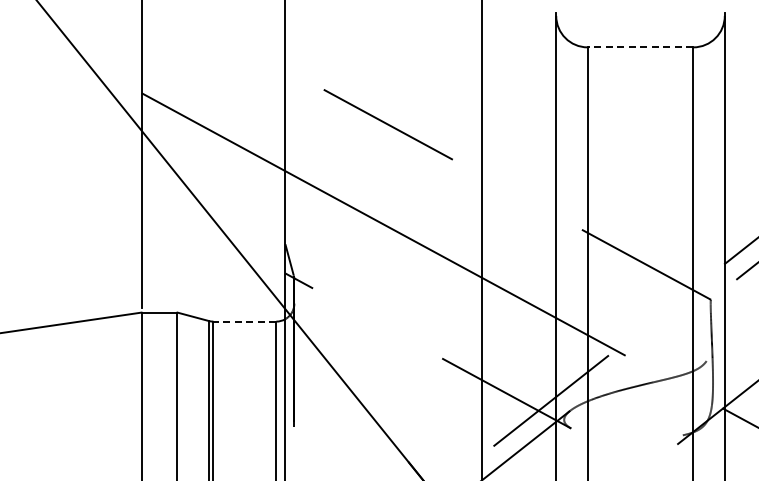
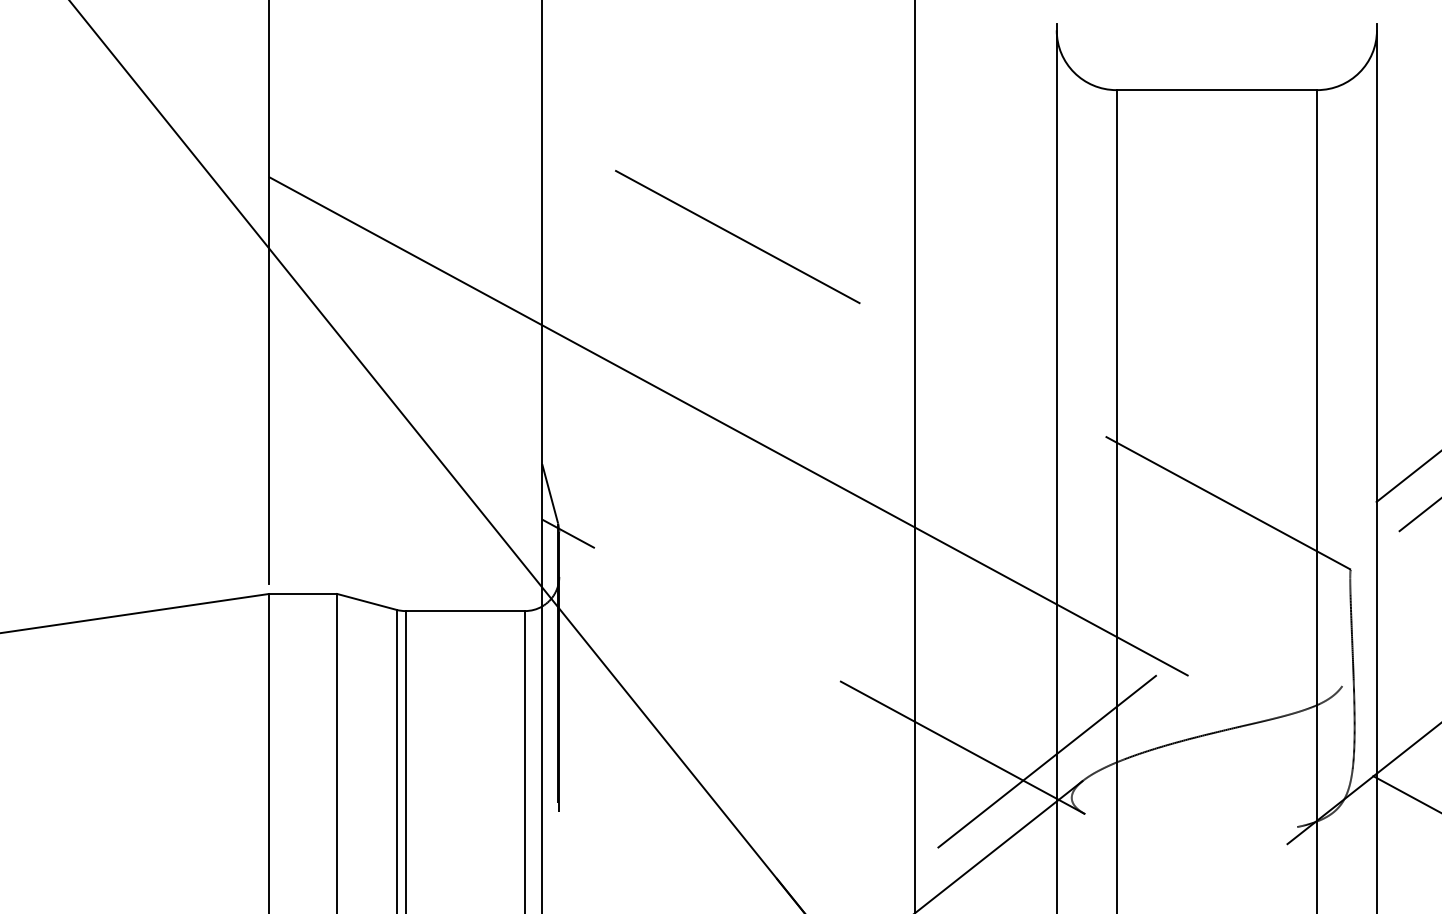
line: (640, 47) -> (1216, 90), dashed -> solid
line: (244, 321) -> (464, 610), dashed -> solid

